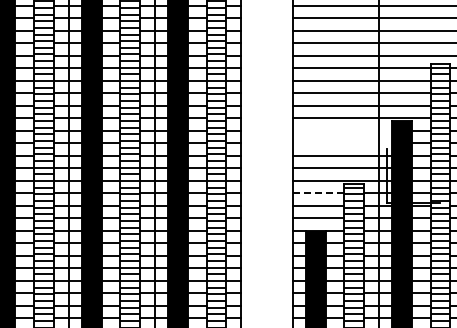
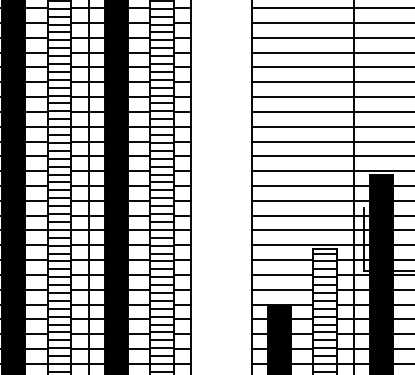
line: (342, 130) -> (311, 185), added
line: (342, 143) -> (311, 201), added
line: (318, 193) -> (282, 260), dashed -> solid

